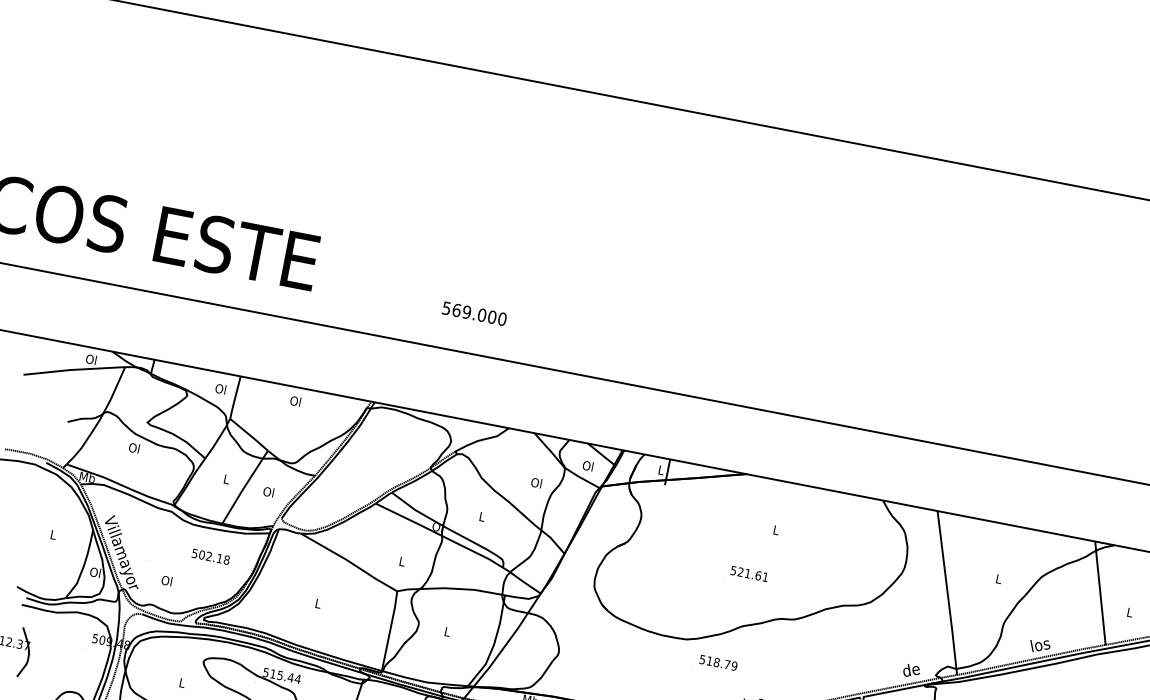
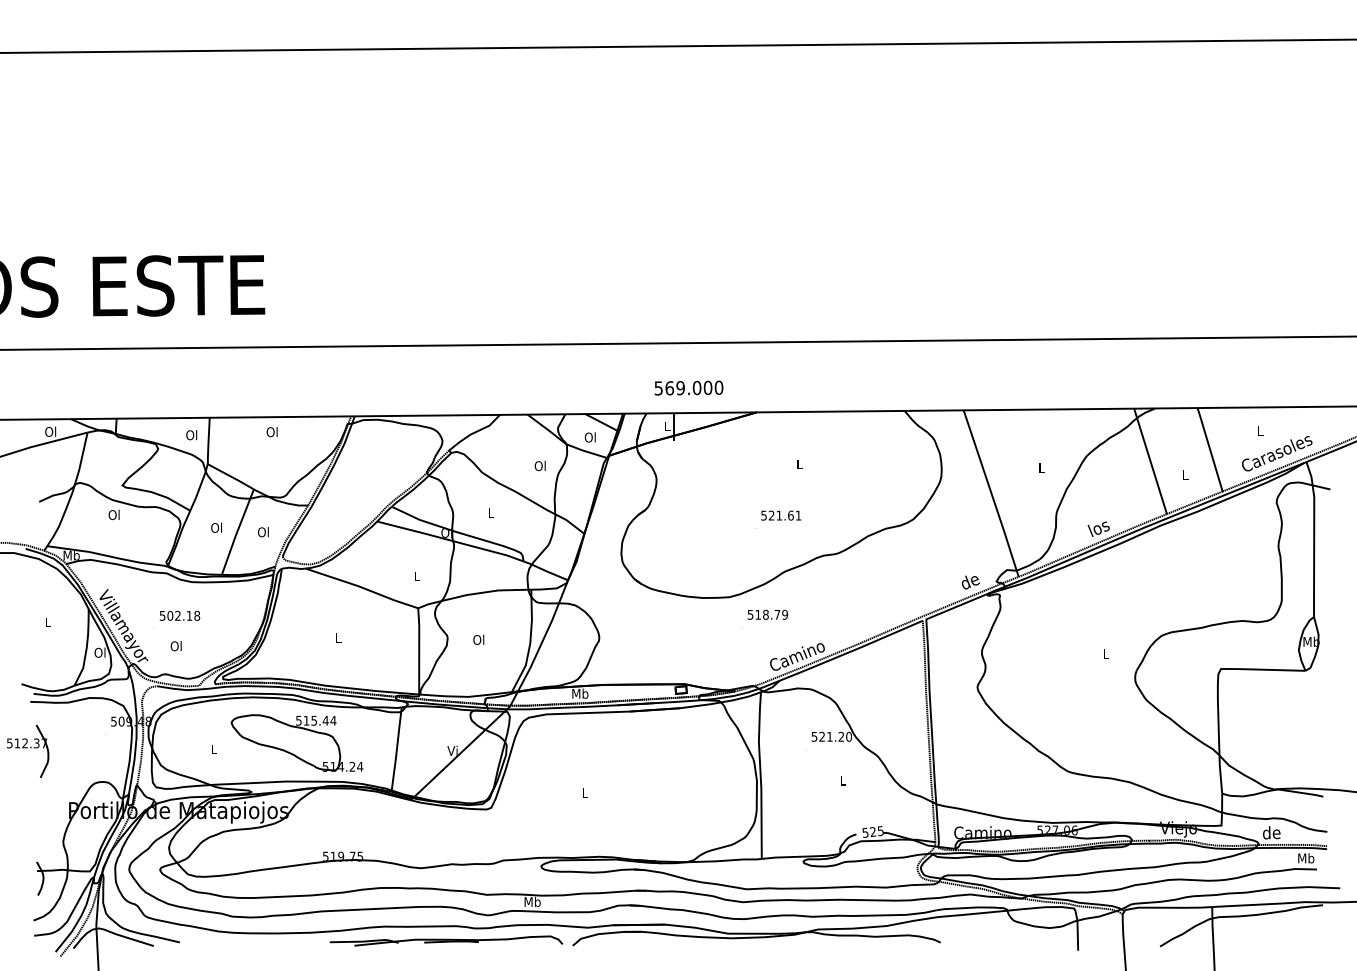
text: (474, 313) -> (688, 387), moved
text: (226, 478) -> (216, 527), L -> Ol
text: (210, 556) -> (179, 615), moved
text: (447, 631) -> (478, 639), L -> Ol

